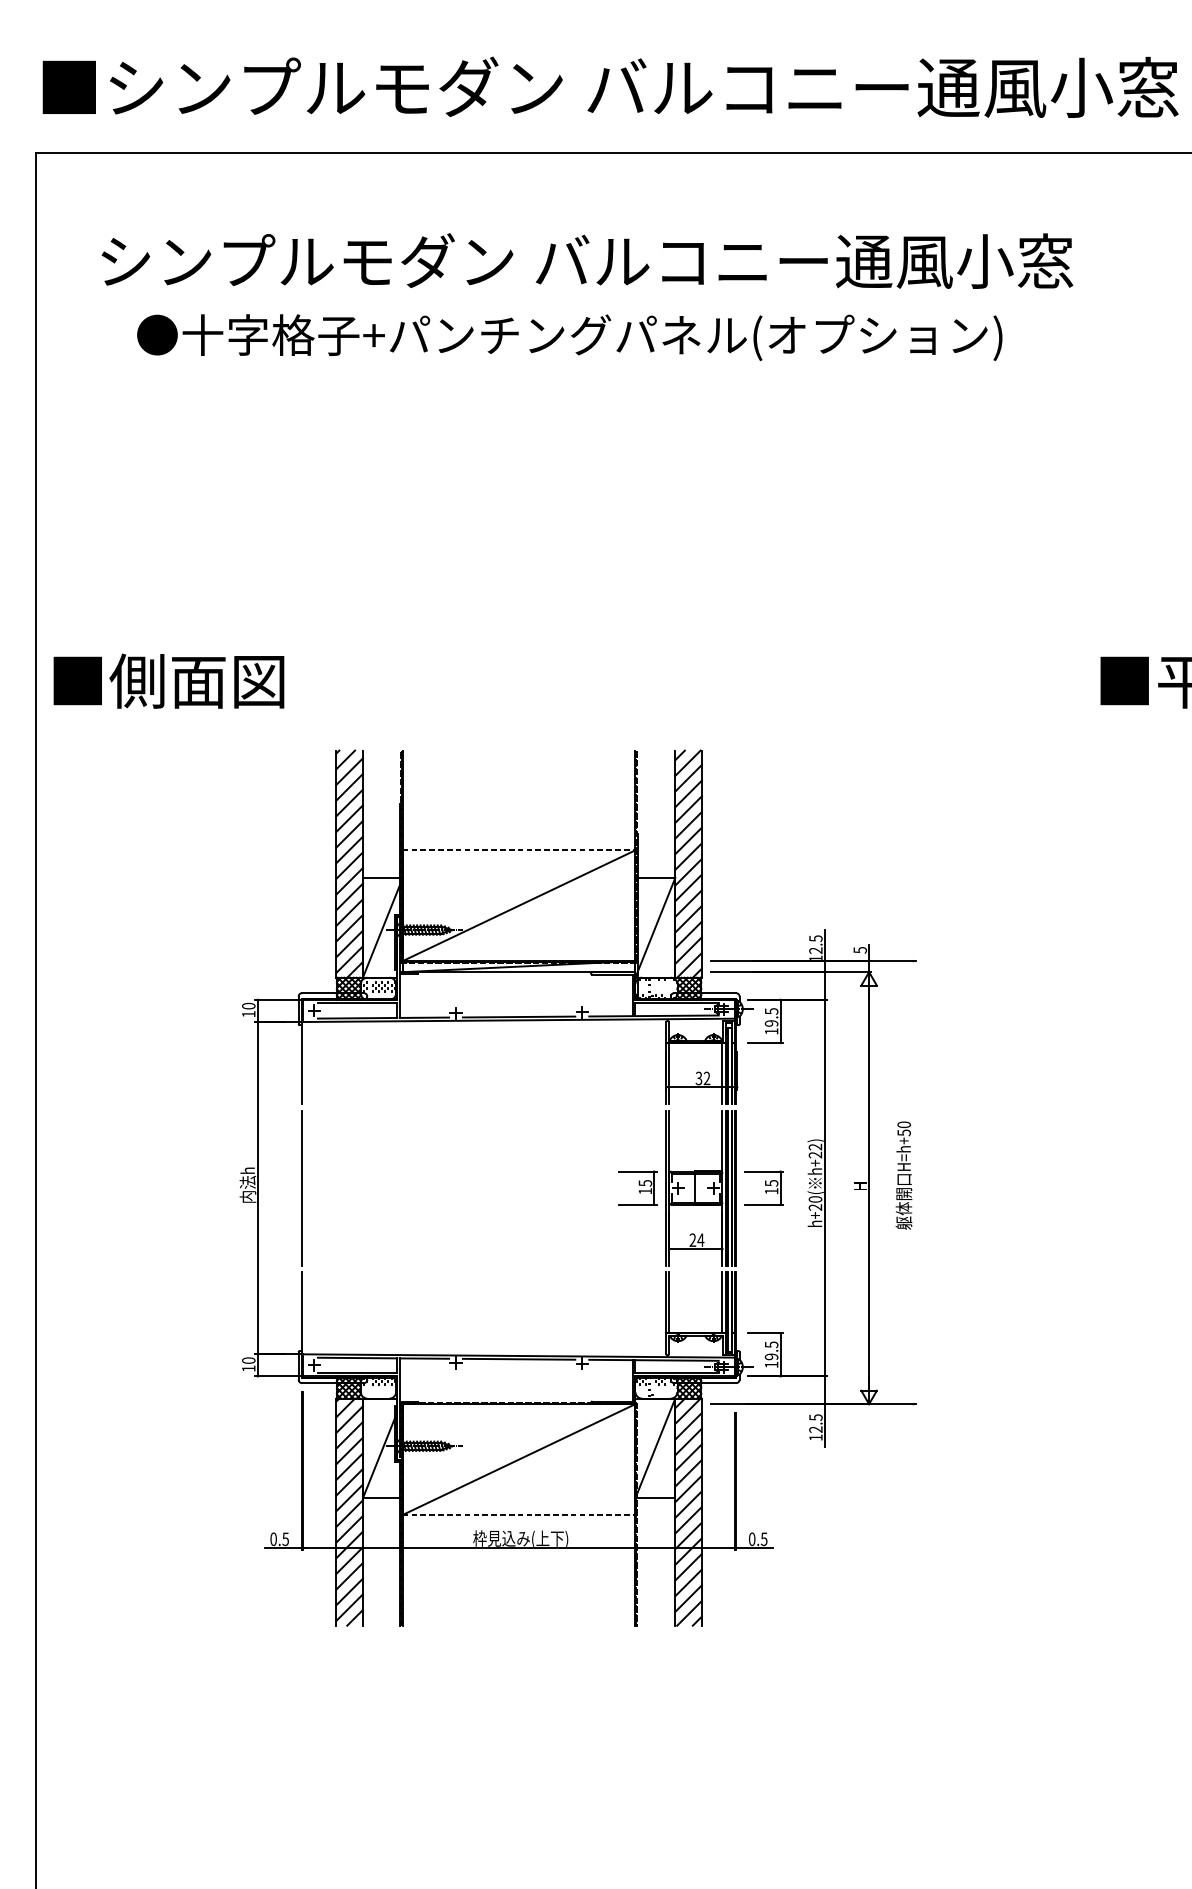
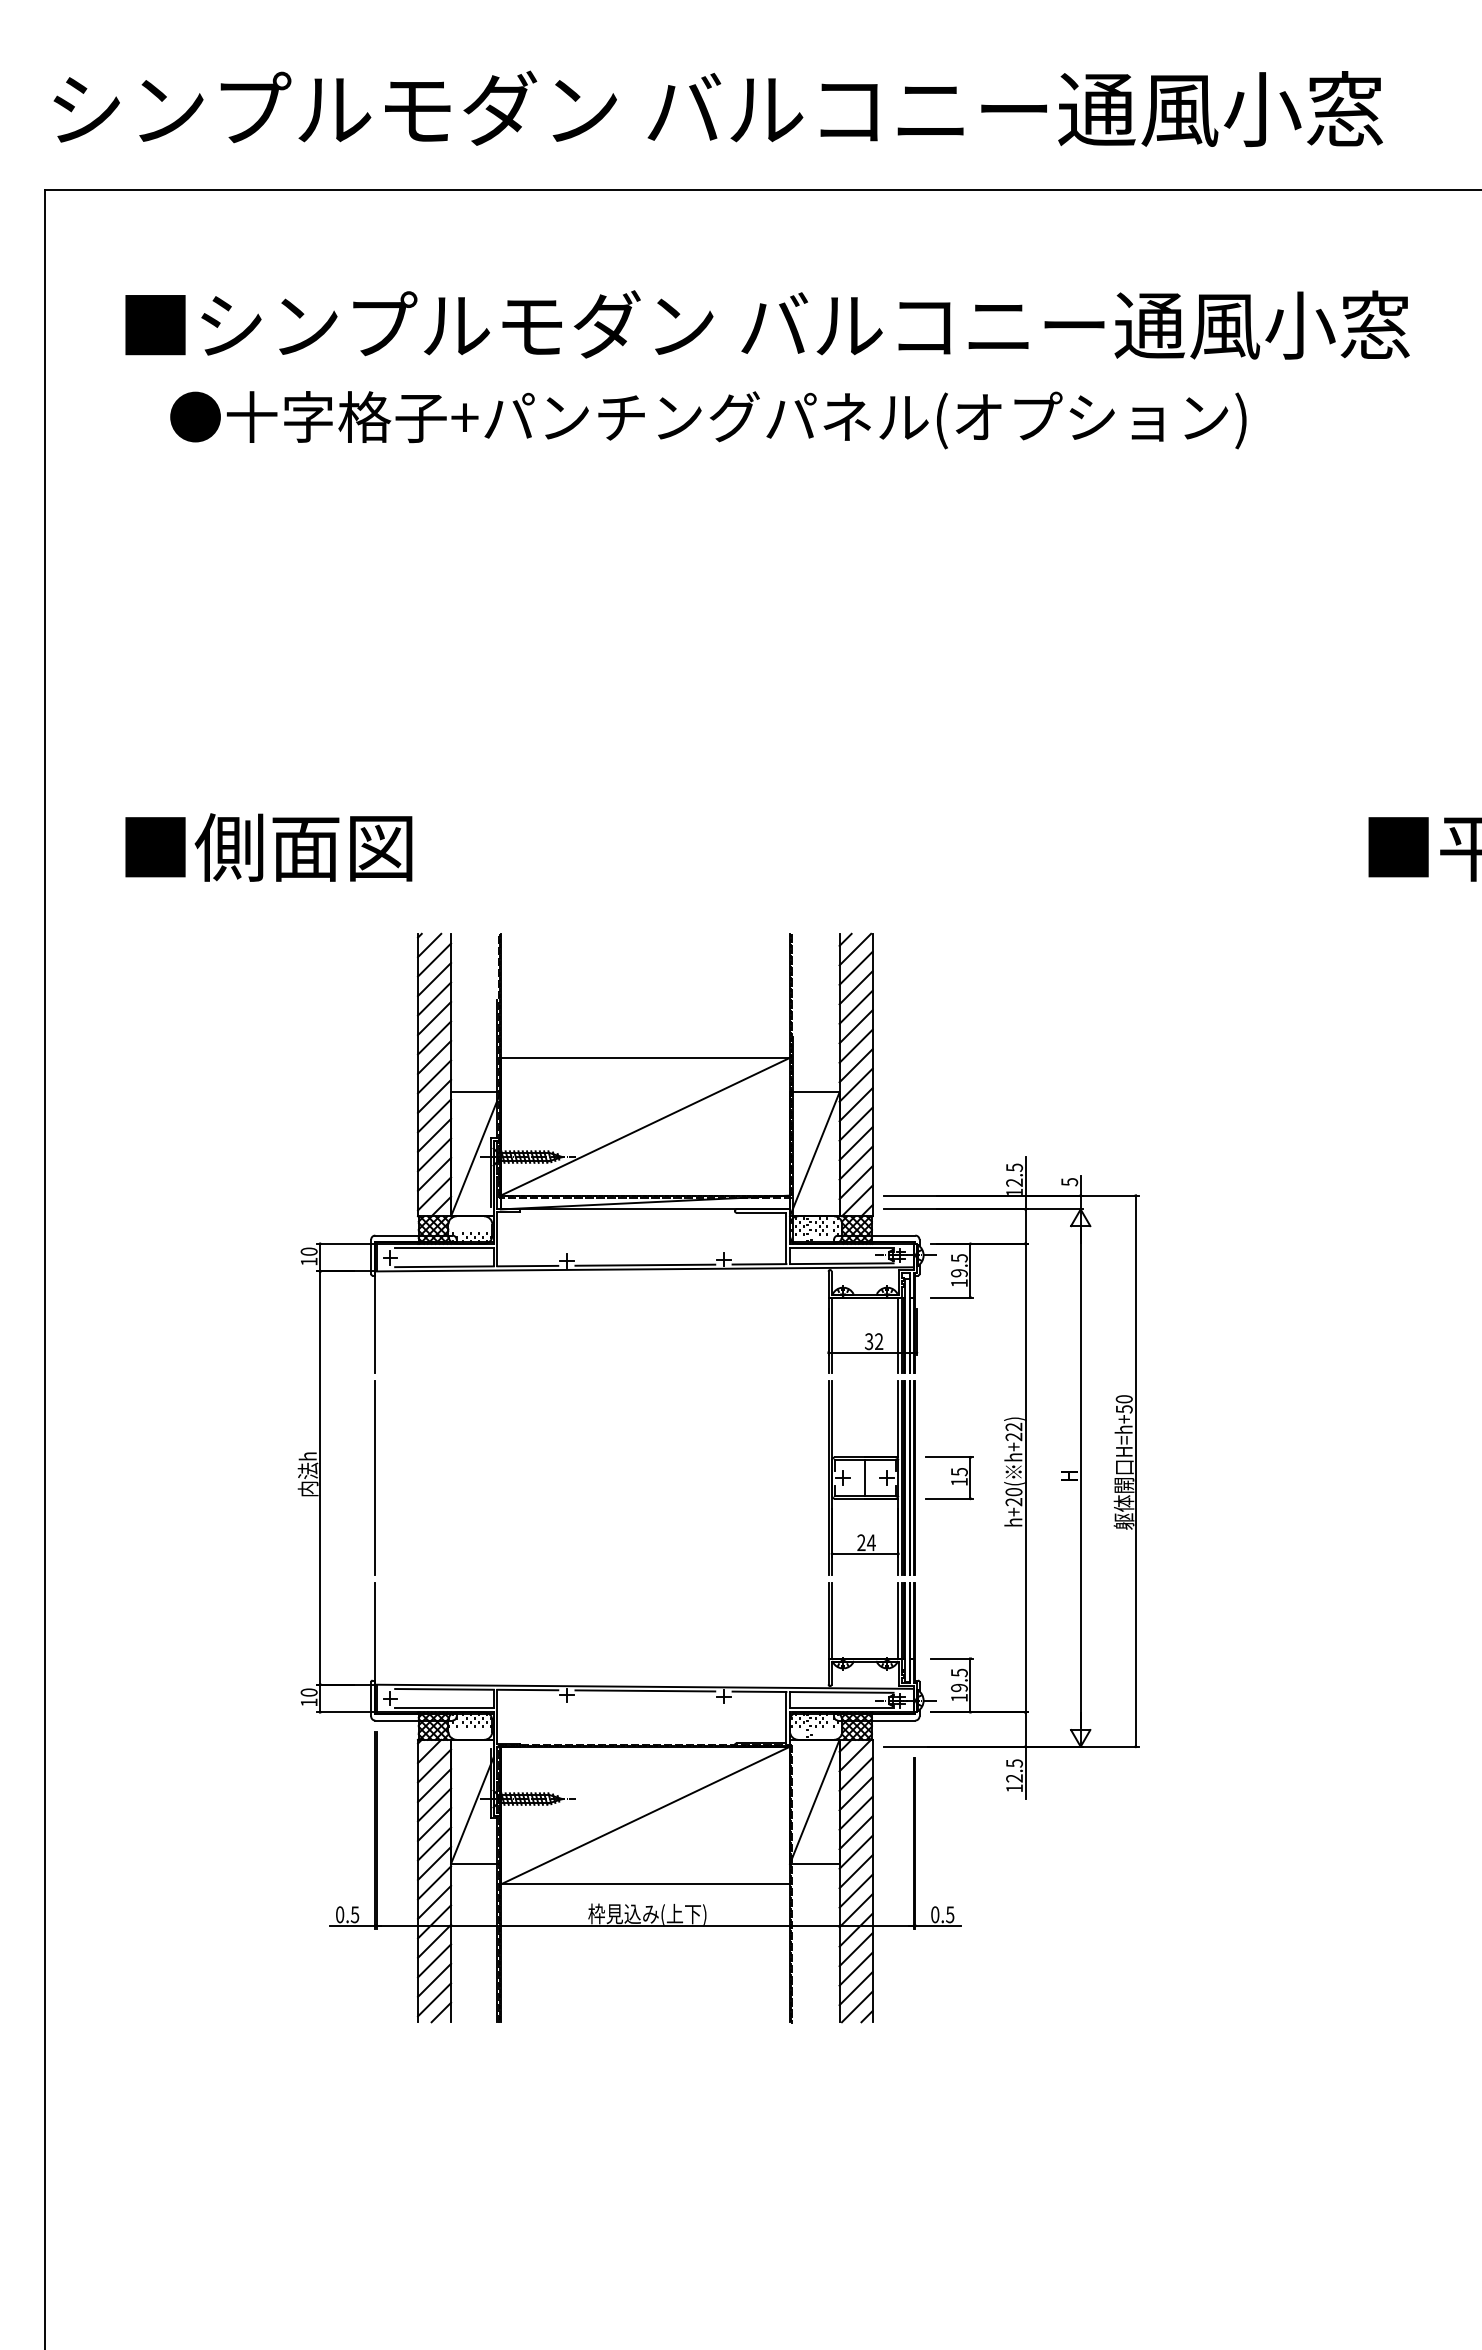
text: (610, 87) -> (759, 108), ■シンプルモダン バルコニー通風小窓 -> シンプルモダン バルコニー通風小窓
text: (617, 260) -> (767, 324), シンプルモダン バルコニー通風小窓 -> ■シンプルモダン バルコニー通風小窓
text: (168, 681) -> (268, 847), moved
line: (519, 850) -> (645, 1057), dashed -> solid
line: (913, 1182) -> (1135, 1470), added
part: (637, 1188) -> (792, 1478), removed
line: (519, 1514) -> (645, 1884), dashed -> solid

